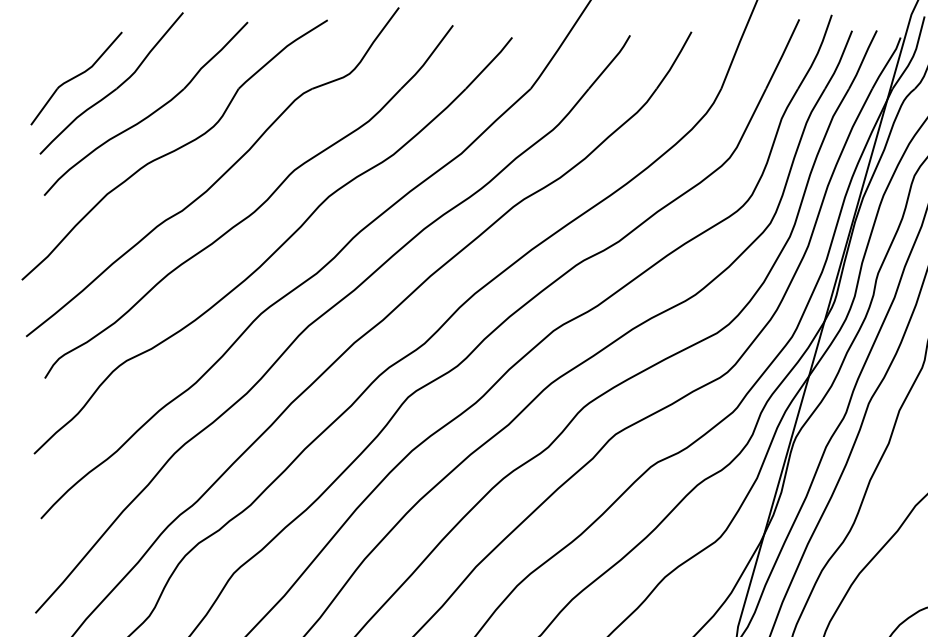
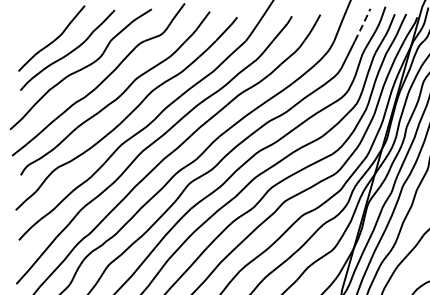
line: (782, 55) -> (362, 25), solid -> dashed
part: (74, 78) -> (34, 36), removed

